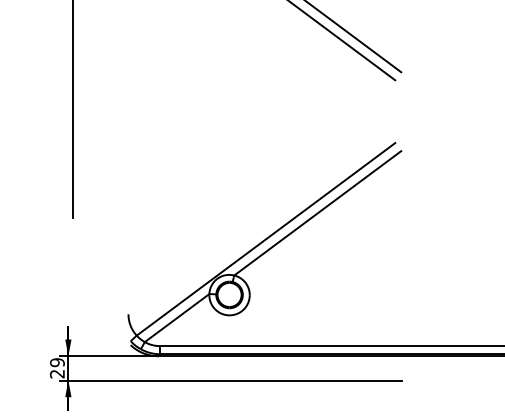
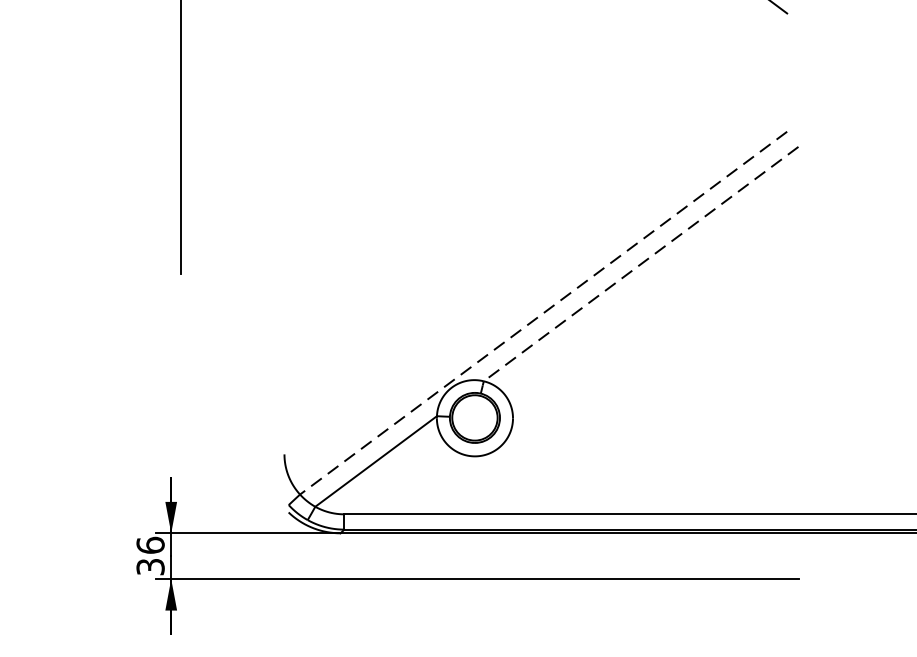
line: (317, 213) -> (640, 264), solid -> dashed
line: (265, 239) -> (542, 313), solid -> dashed
text: (57, 368) -> (150, 556), 29 -> 36

